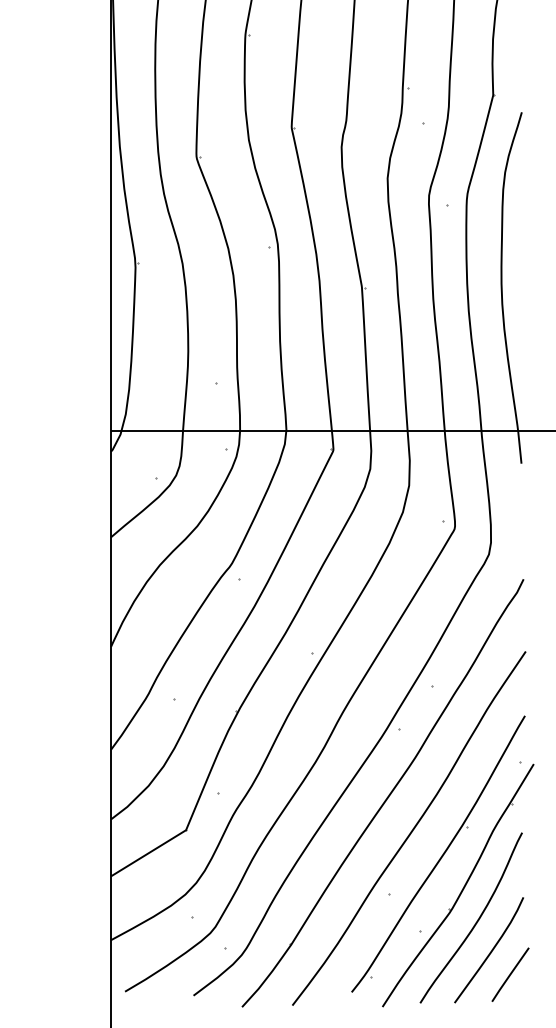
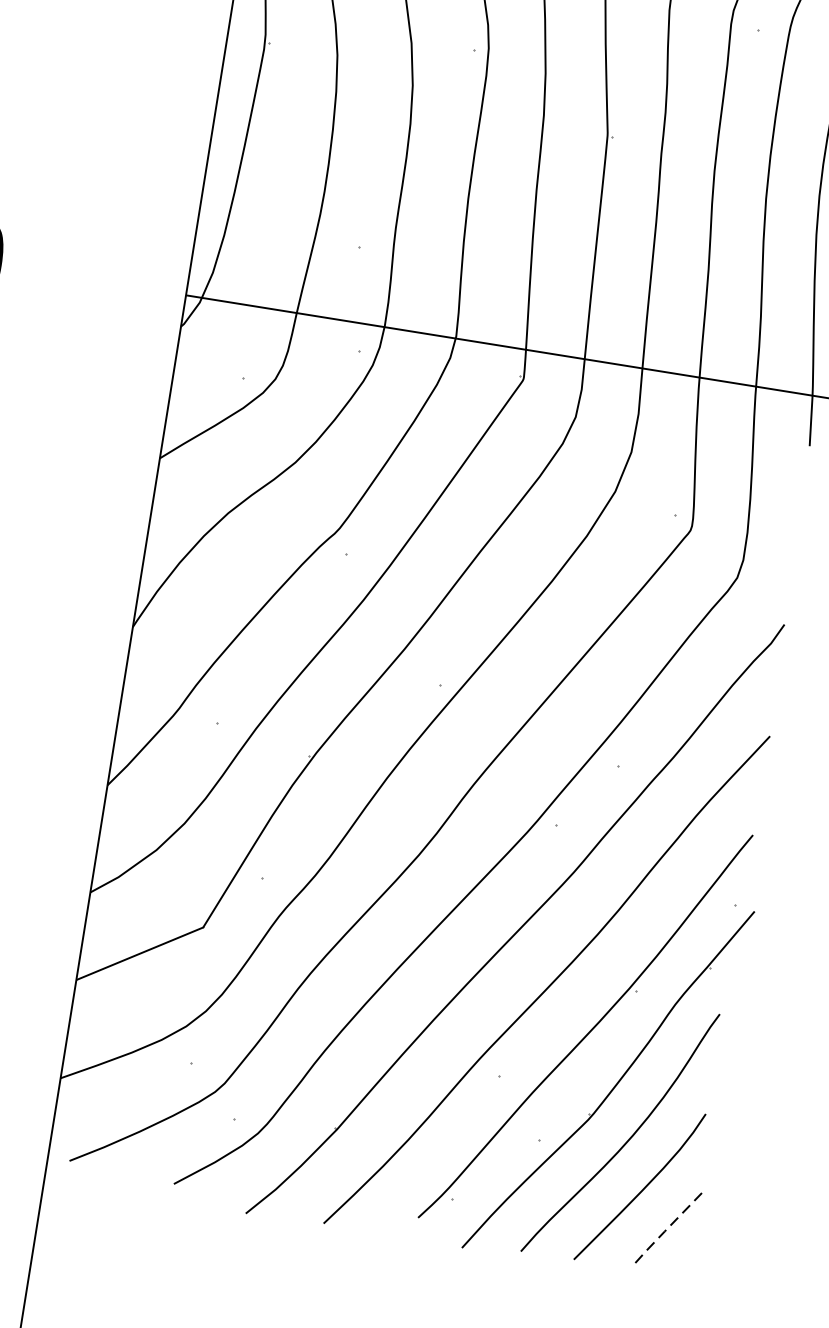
line: (509, 975) -> (665, 1230), solid -> dashed

